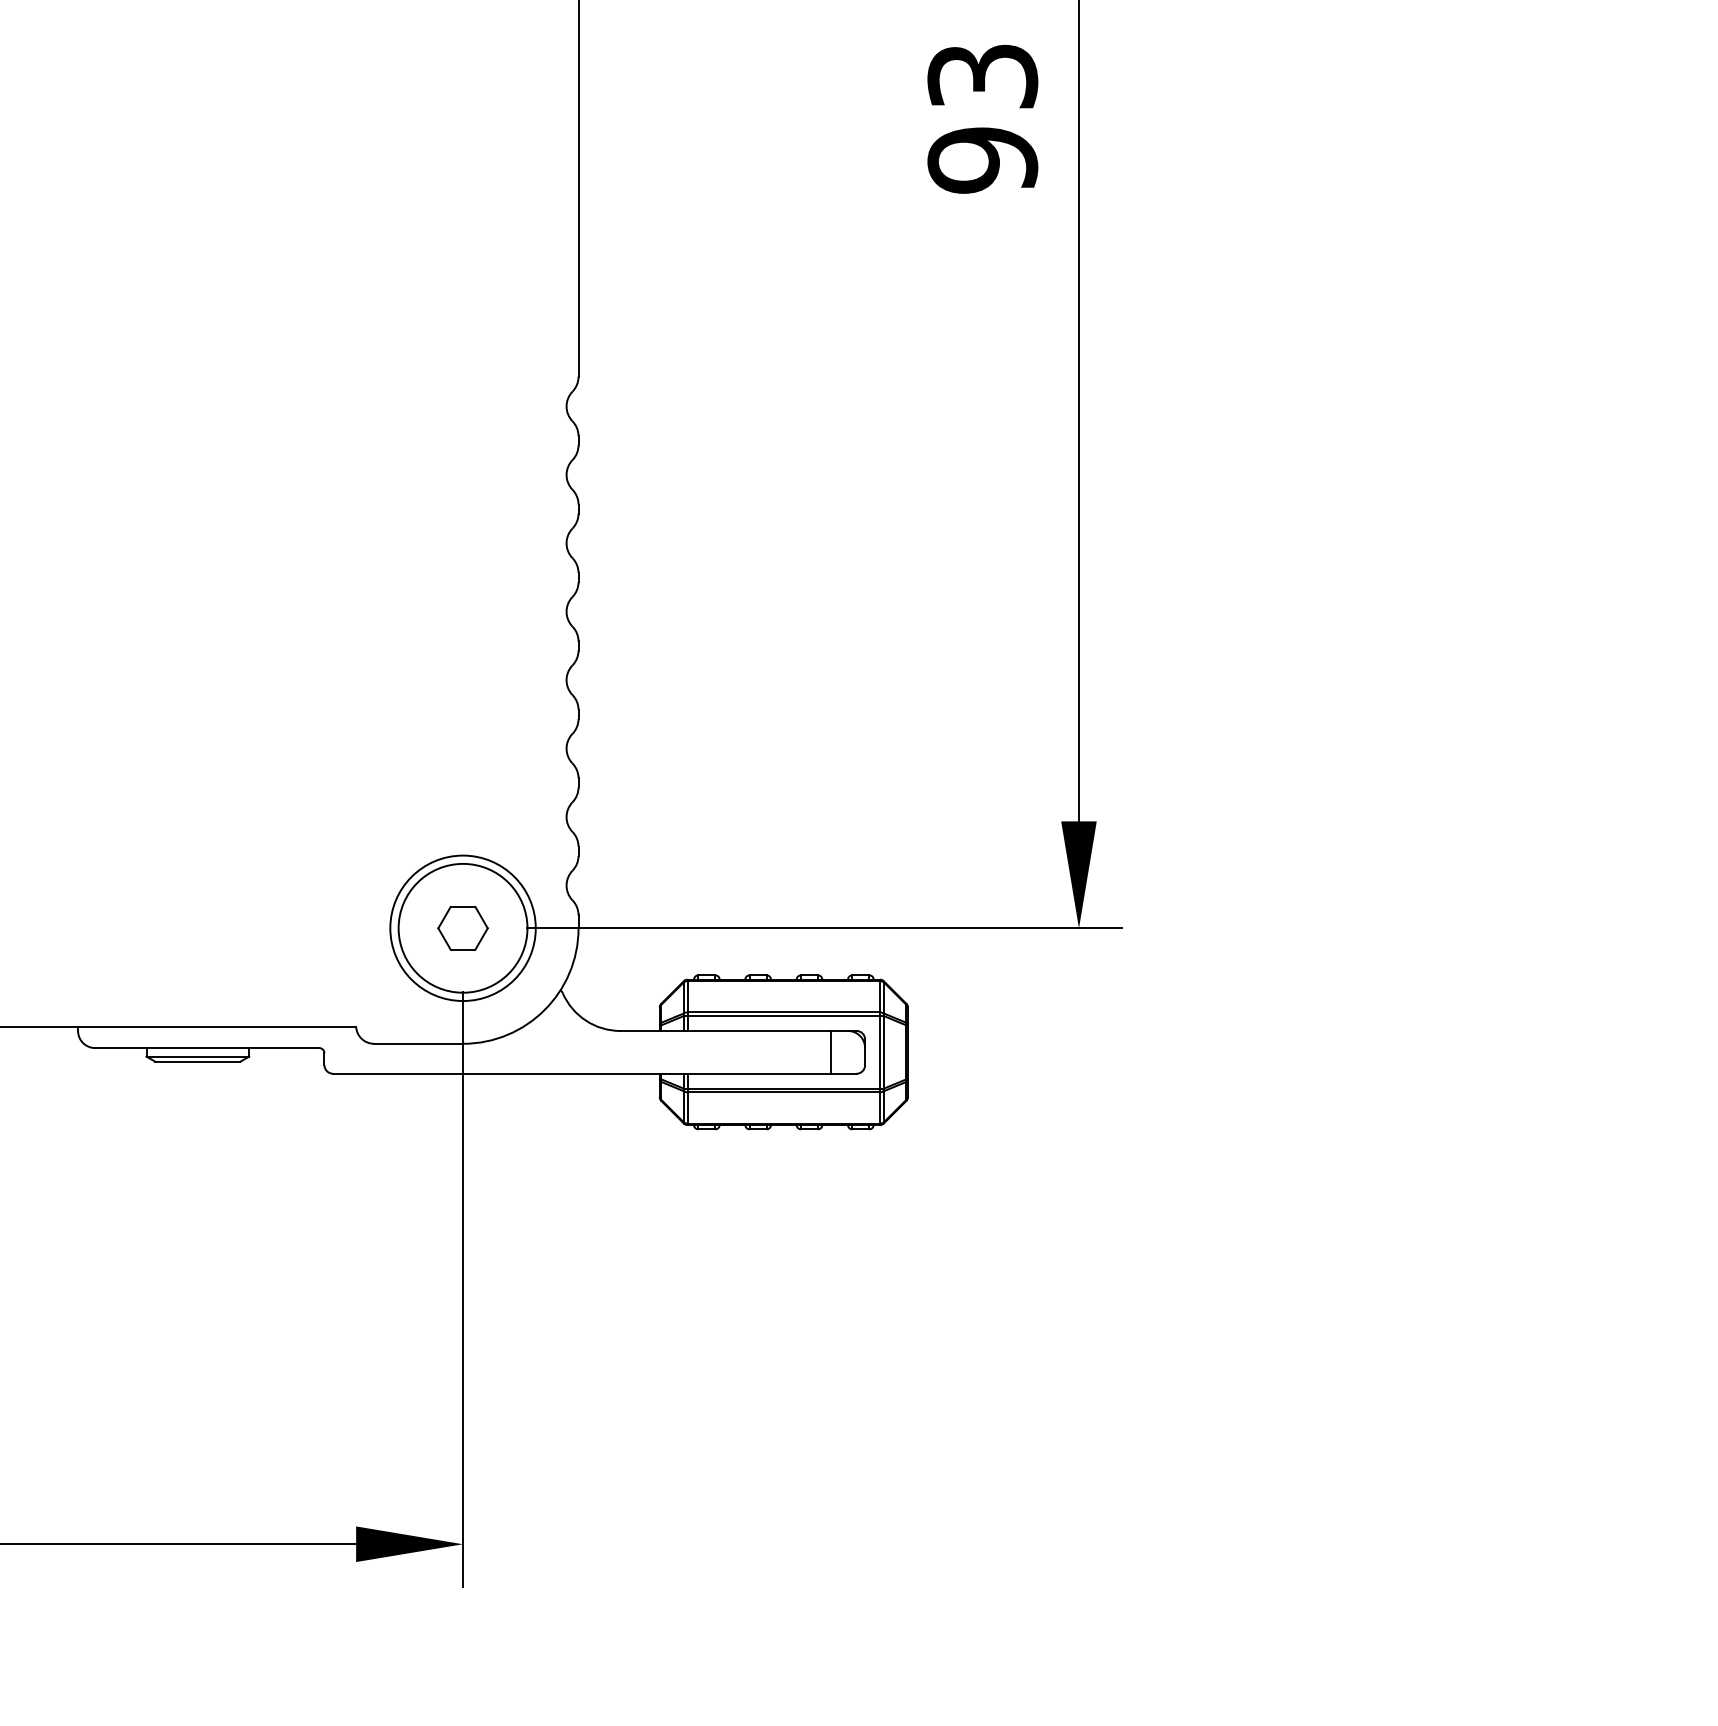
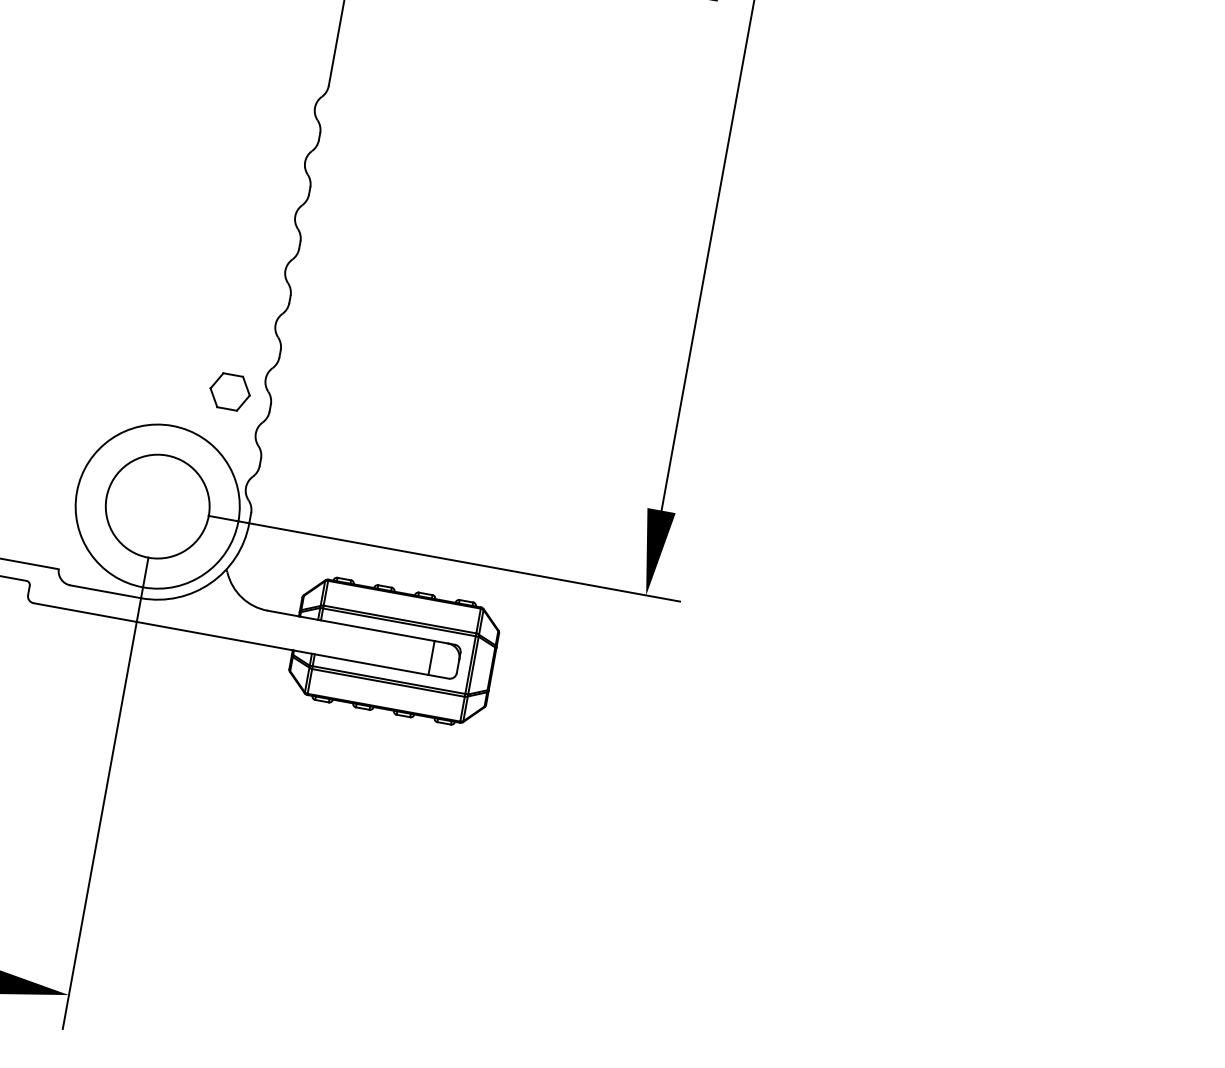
part: (462, 927) -> (229, 391), moved
circle: (462, 928) -> (157, 506), size x1.4

